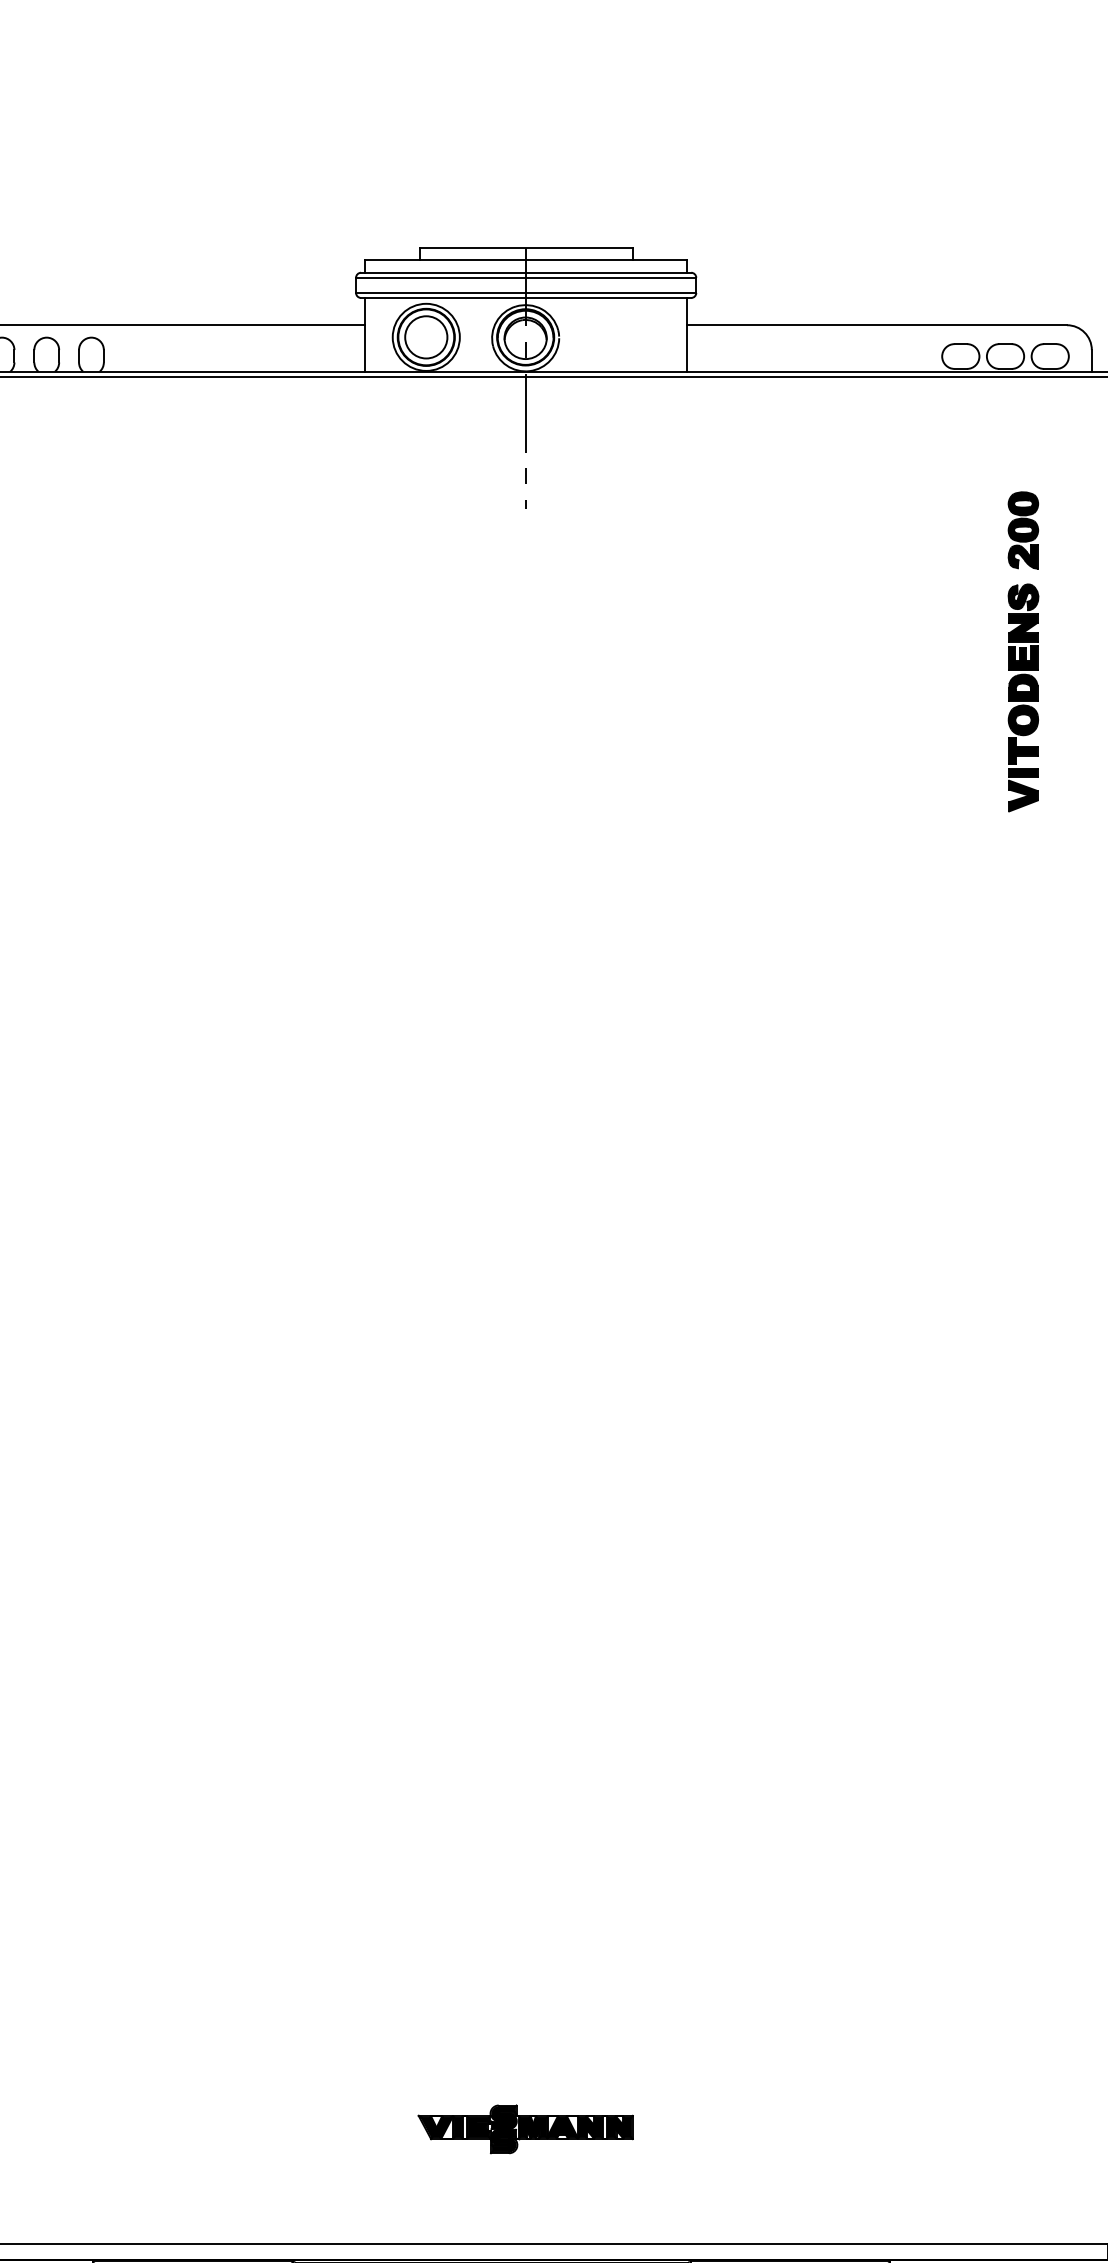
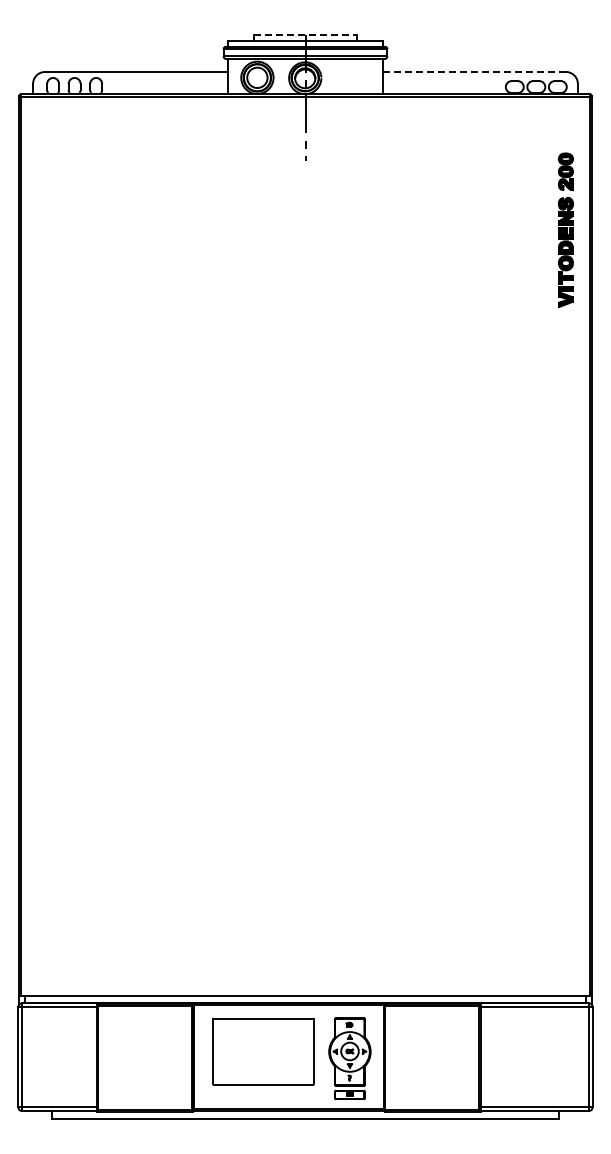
line: (528, 247) -> (306, 34), solid -> dashed
line: (877, 326) -> (474, 72), solid -> dashed
part: (1022, 652) -> (565, 230), moved
part: (524, 2128) -> (304, 940), removed

